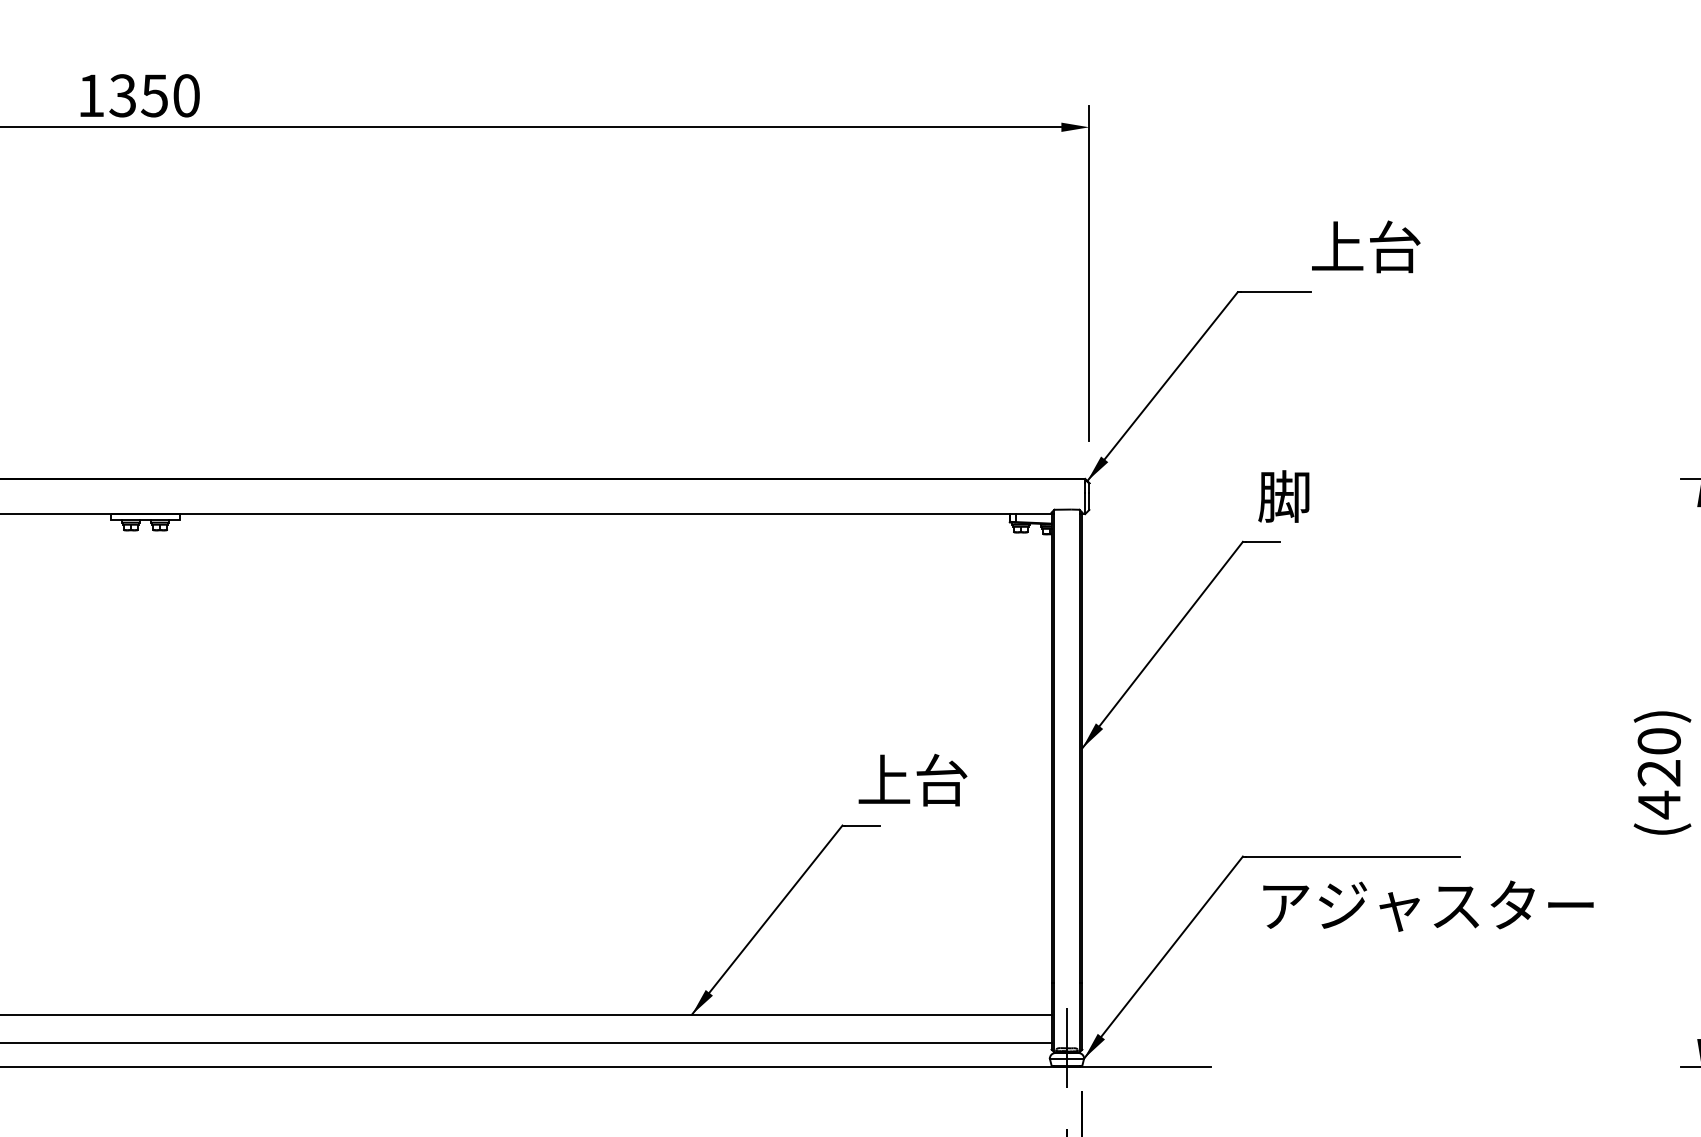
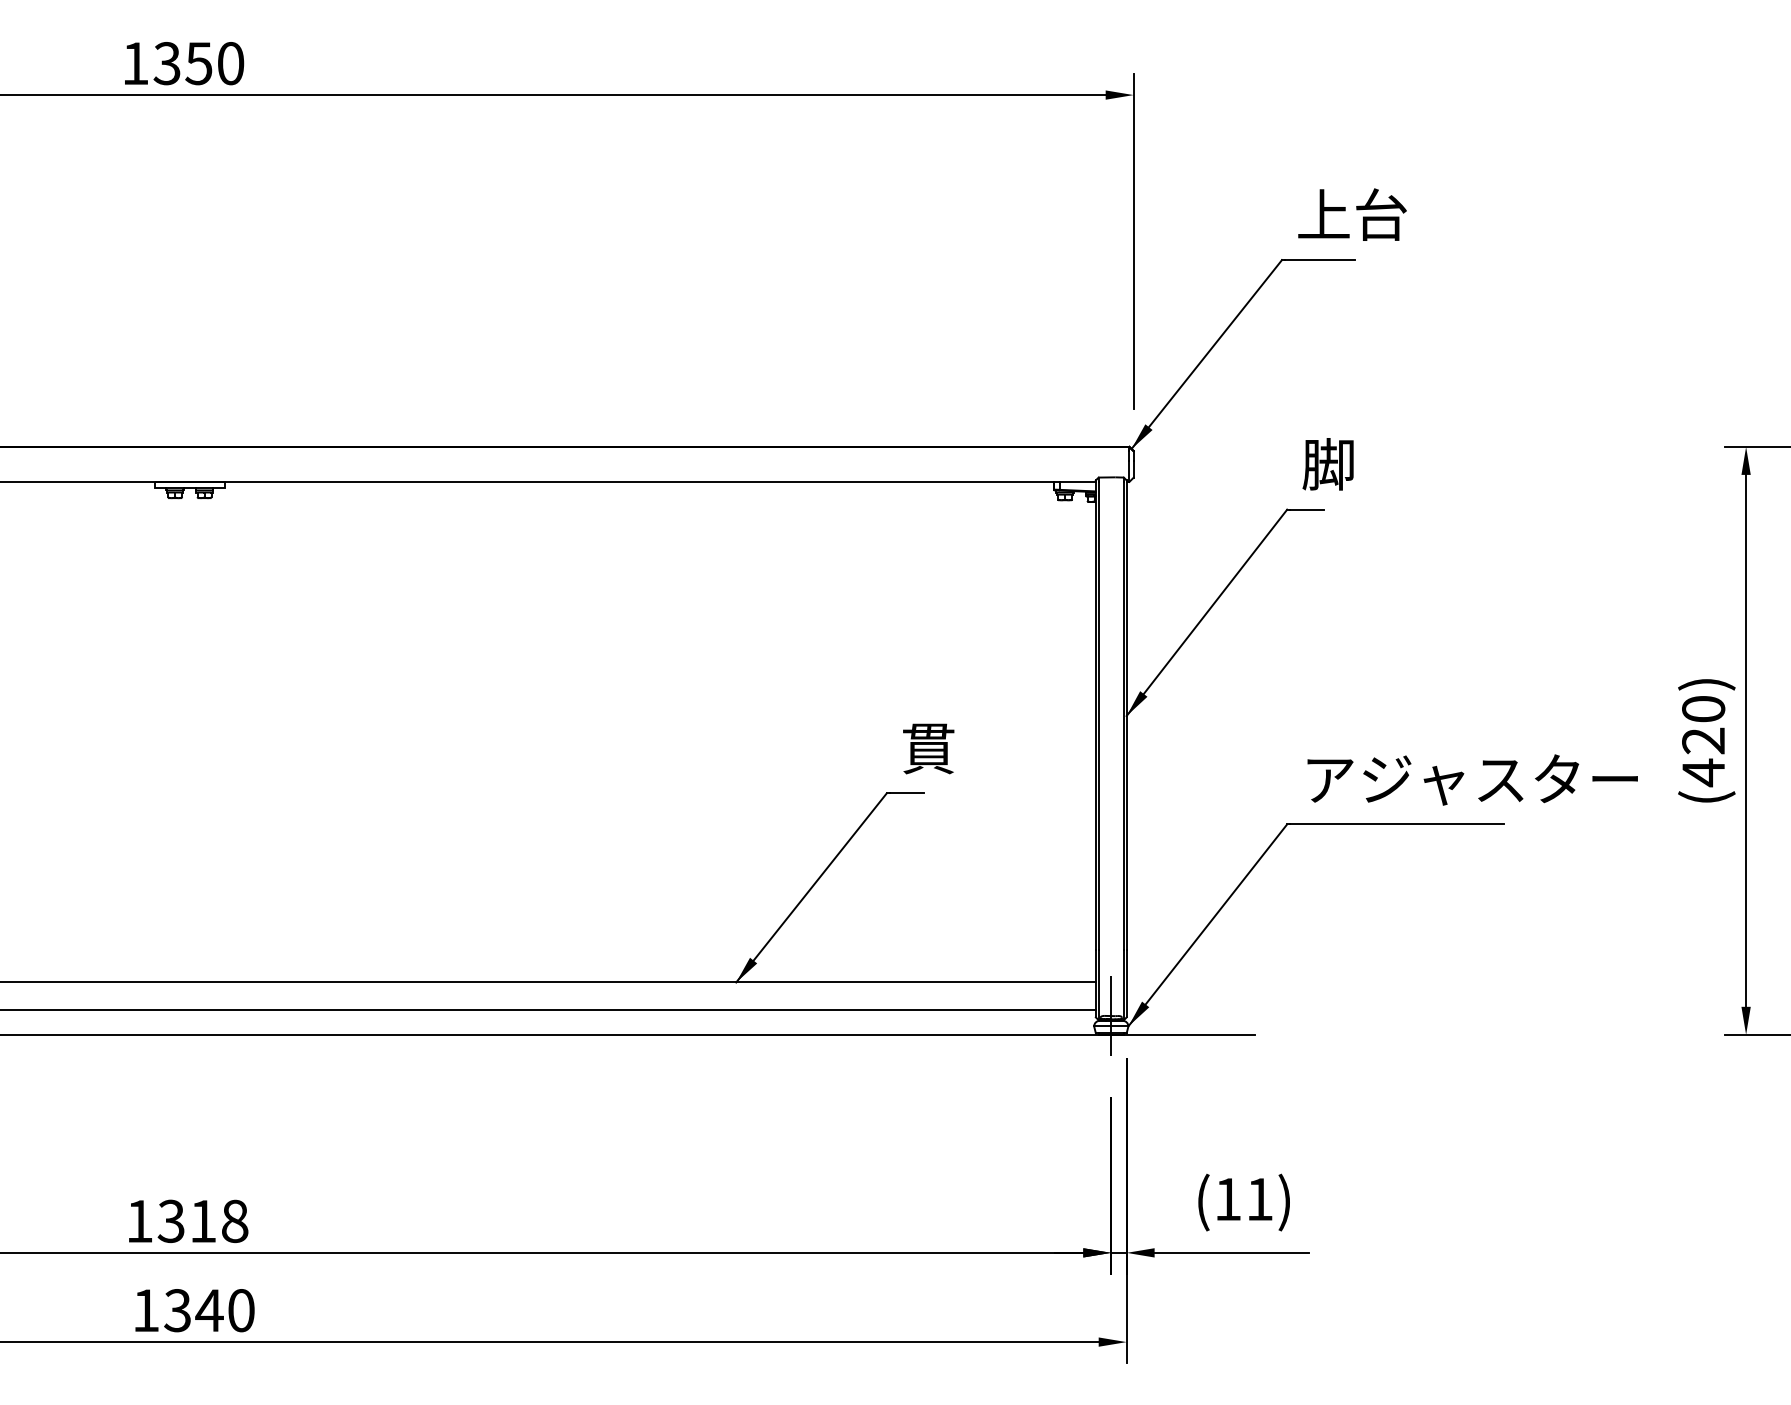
text: (1366, 246) -> (1352, 214), moved
text: (913, 779) -> (957, 747), 上台 -> 貫
text: (1428, 905) -> (1472, 779), moved

